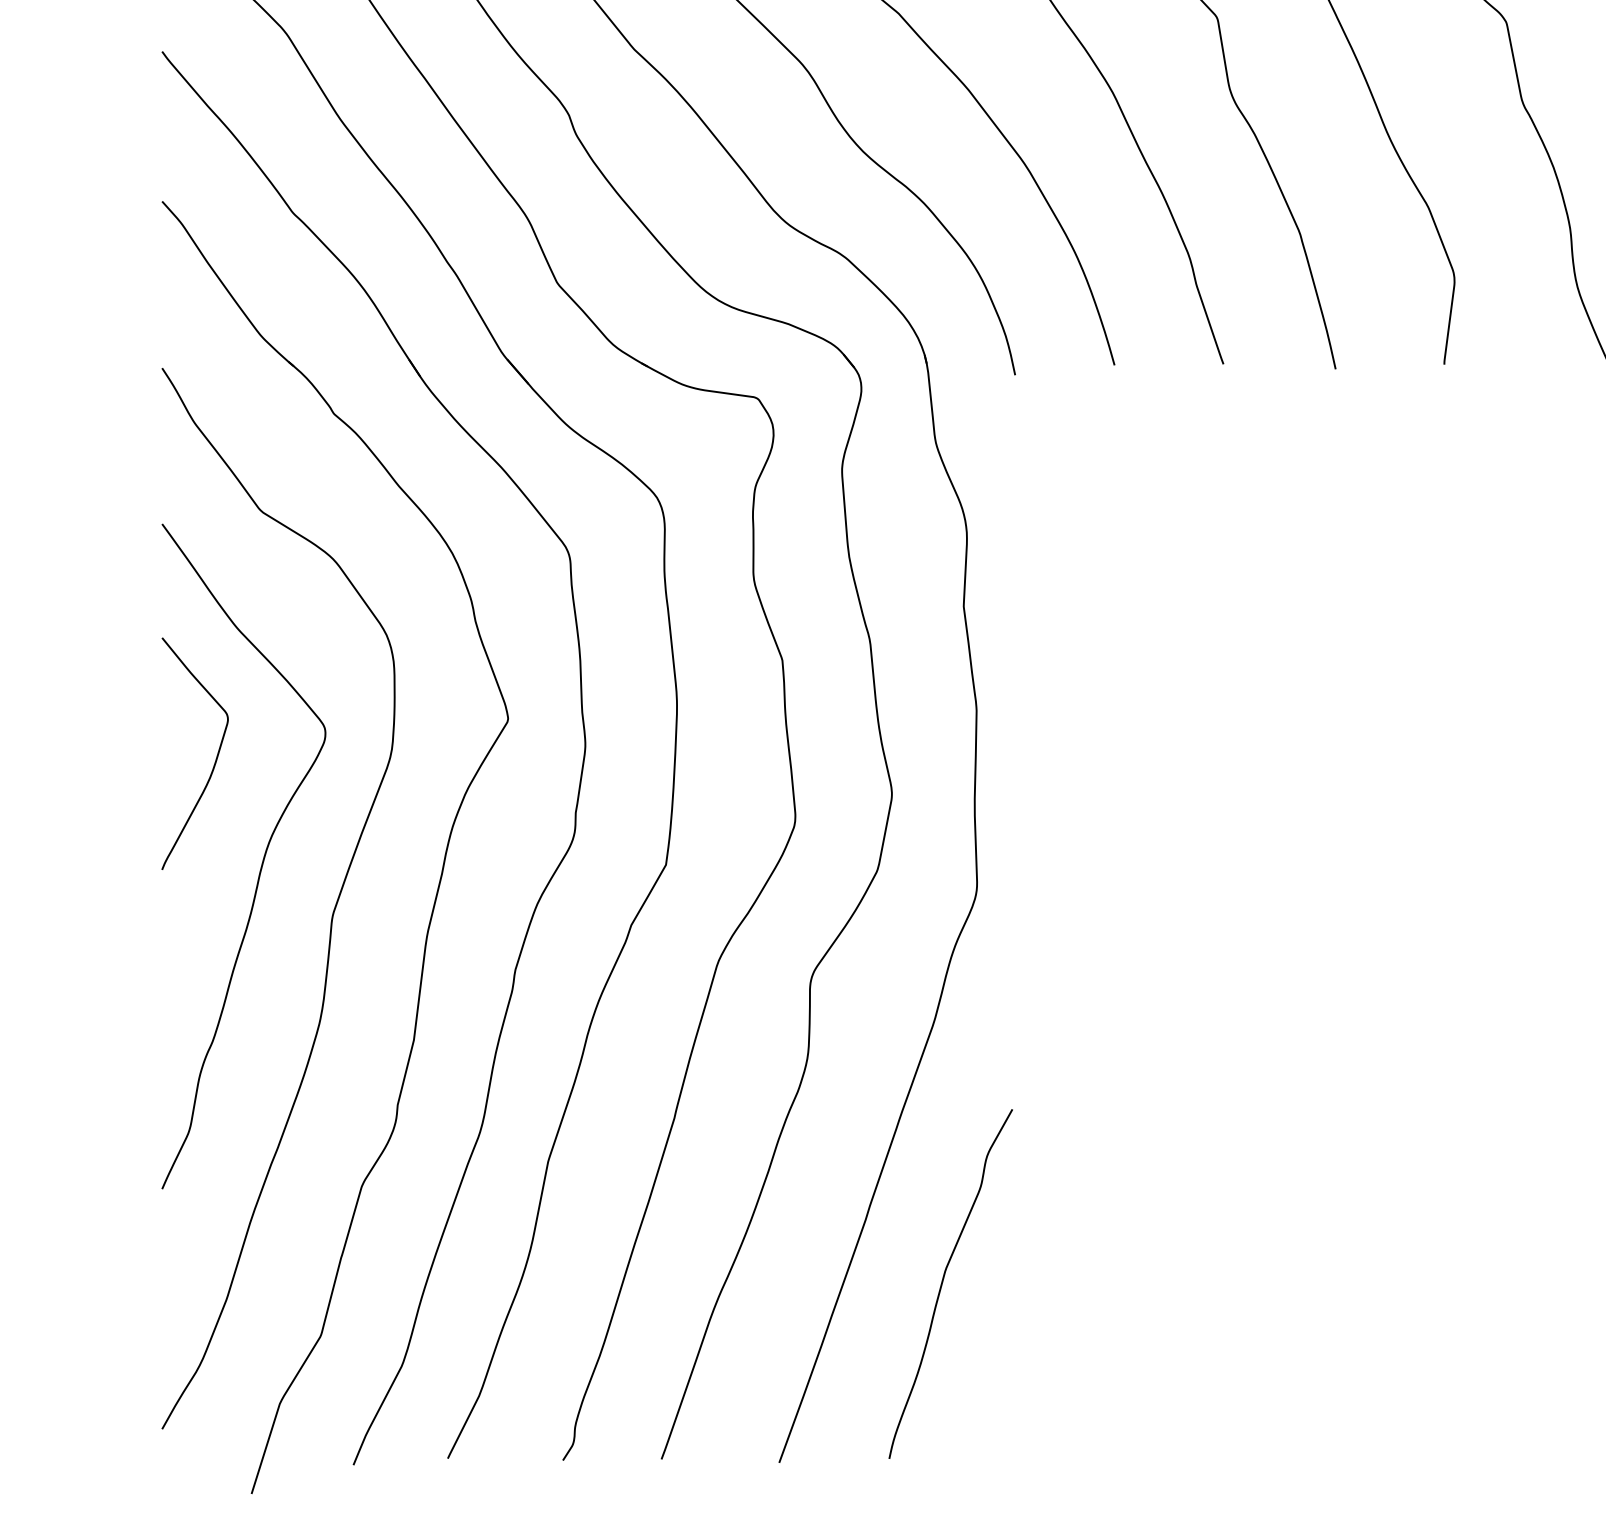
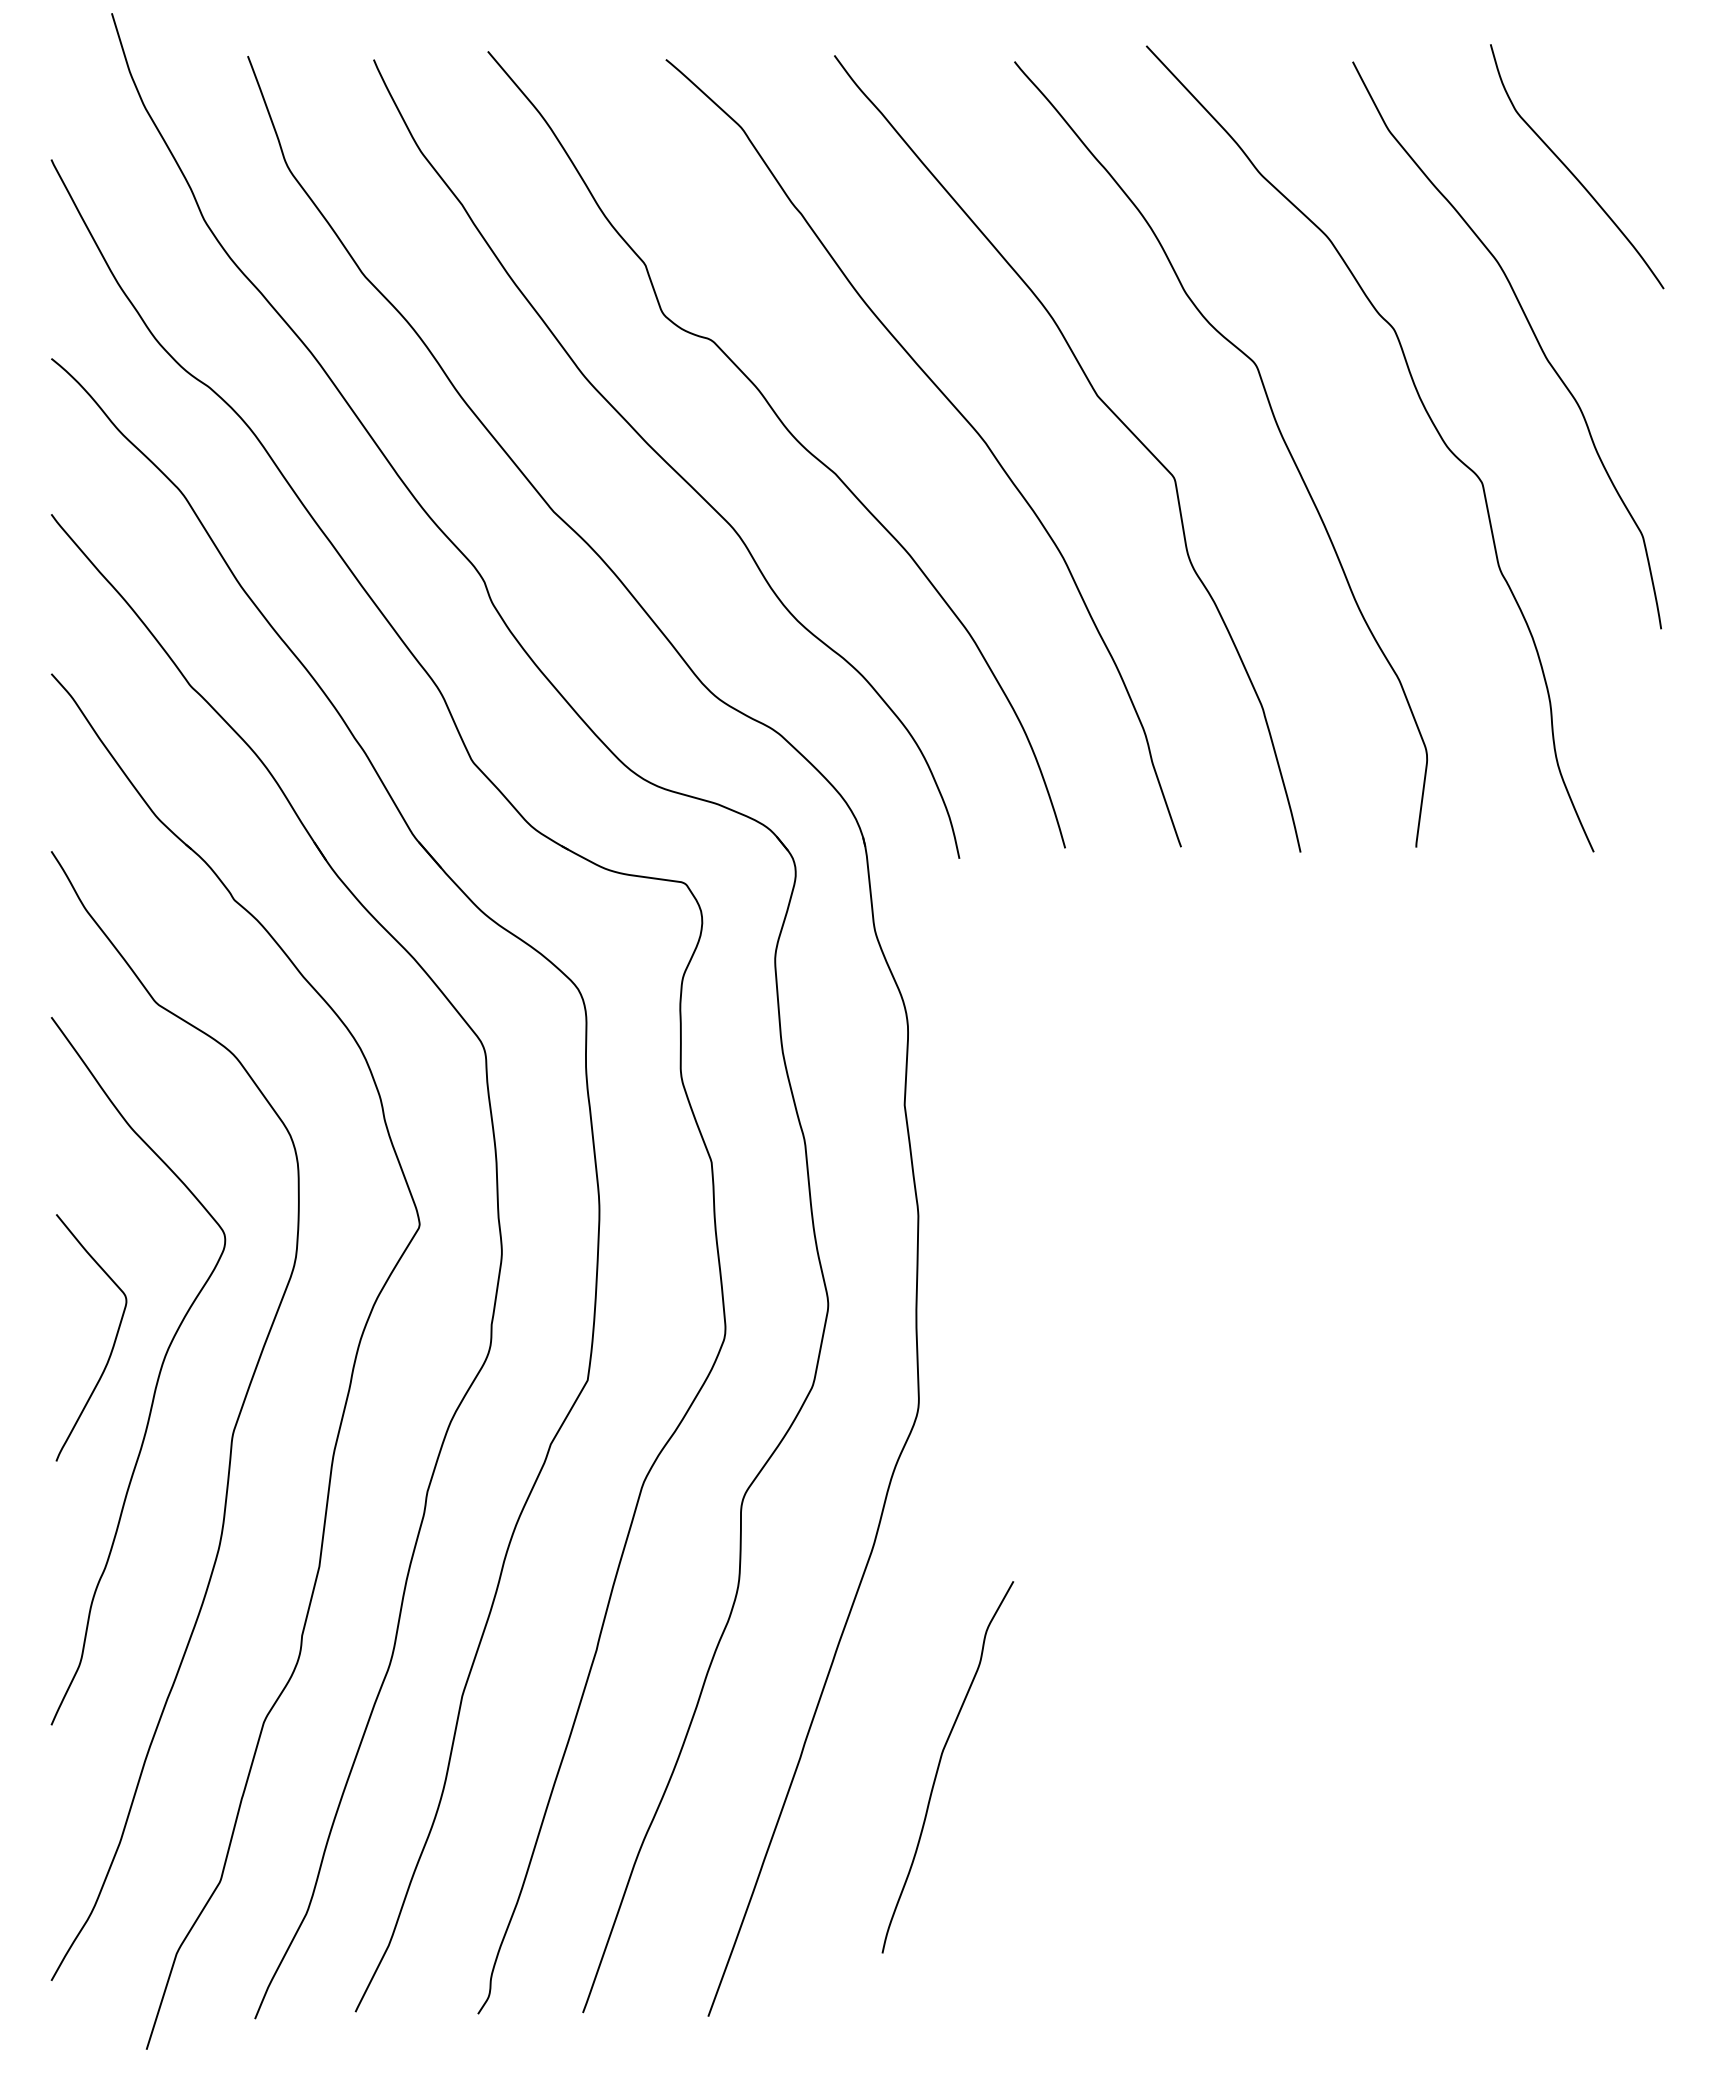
curve: (214, 761) -> (112, 1345), moved
curve: (942, 1284) -> (939, 1767), moved

